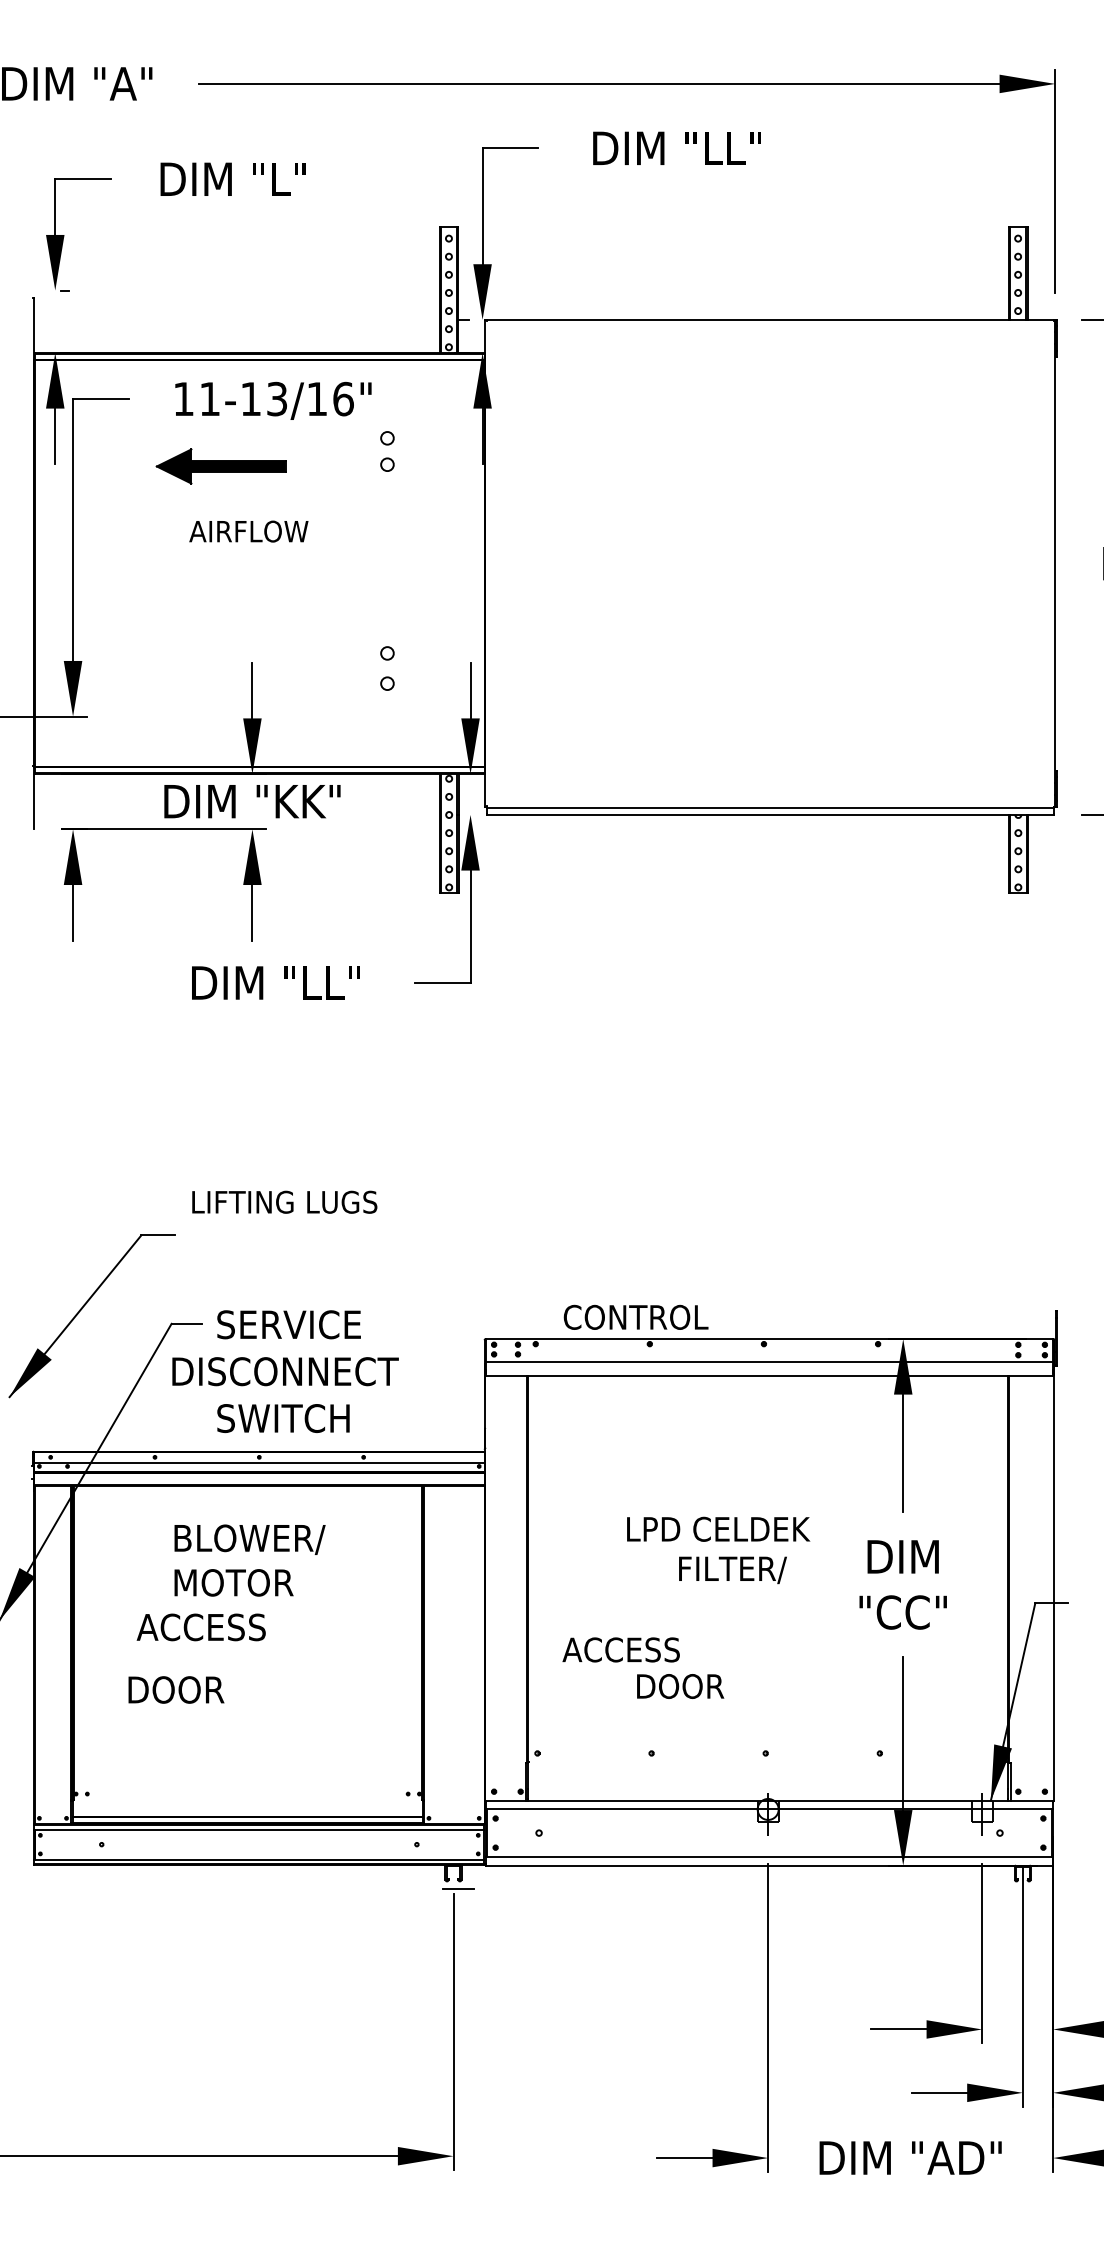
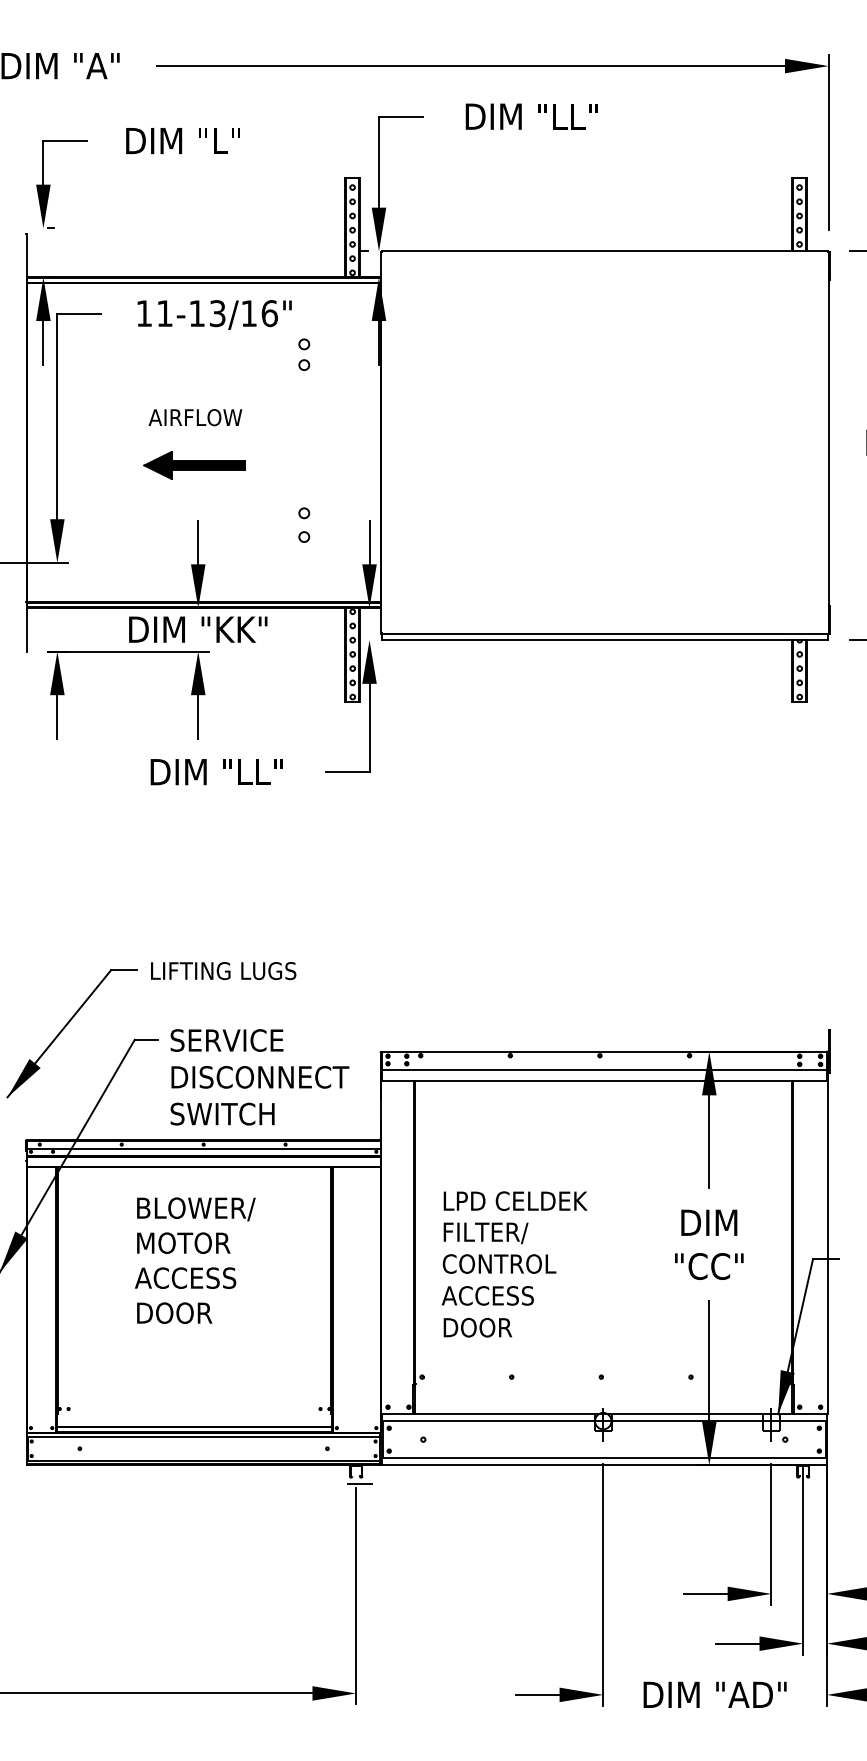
part: (220, 466) -> (194, 465), moved
text: (284, 1201) -> (223, 970), moved
text: (635, 1316) -> (499, 1263), moved
text: (285, 1371) -> (260, 1077), moved
text: (718, 1528) -> (515, 1200), moved
text: (732, 1570) -> (485, 1233), moved
text: (200, 1627) -> (184, 1278), moved
text: (680, 1686) -> (477, 1327), moved
text: (176, 1689) -> (174, 1312), moved

